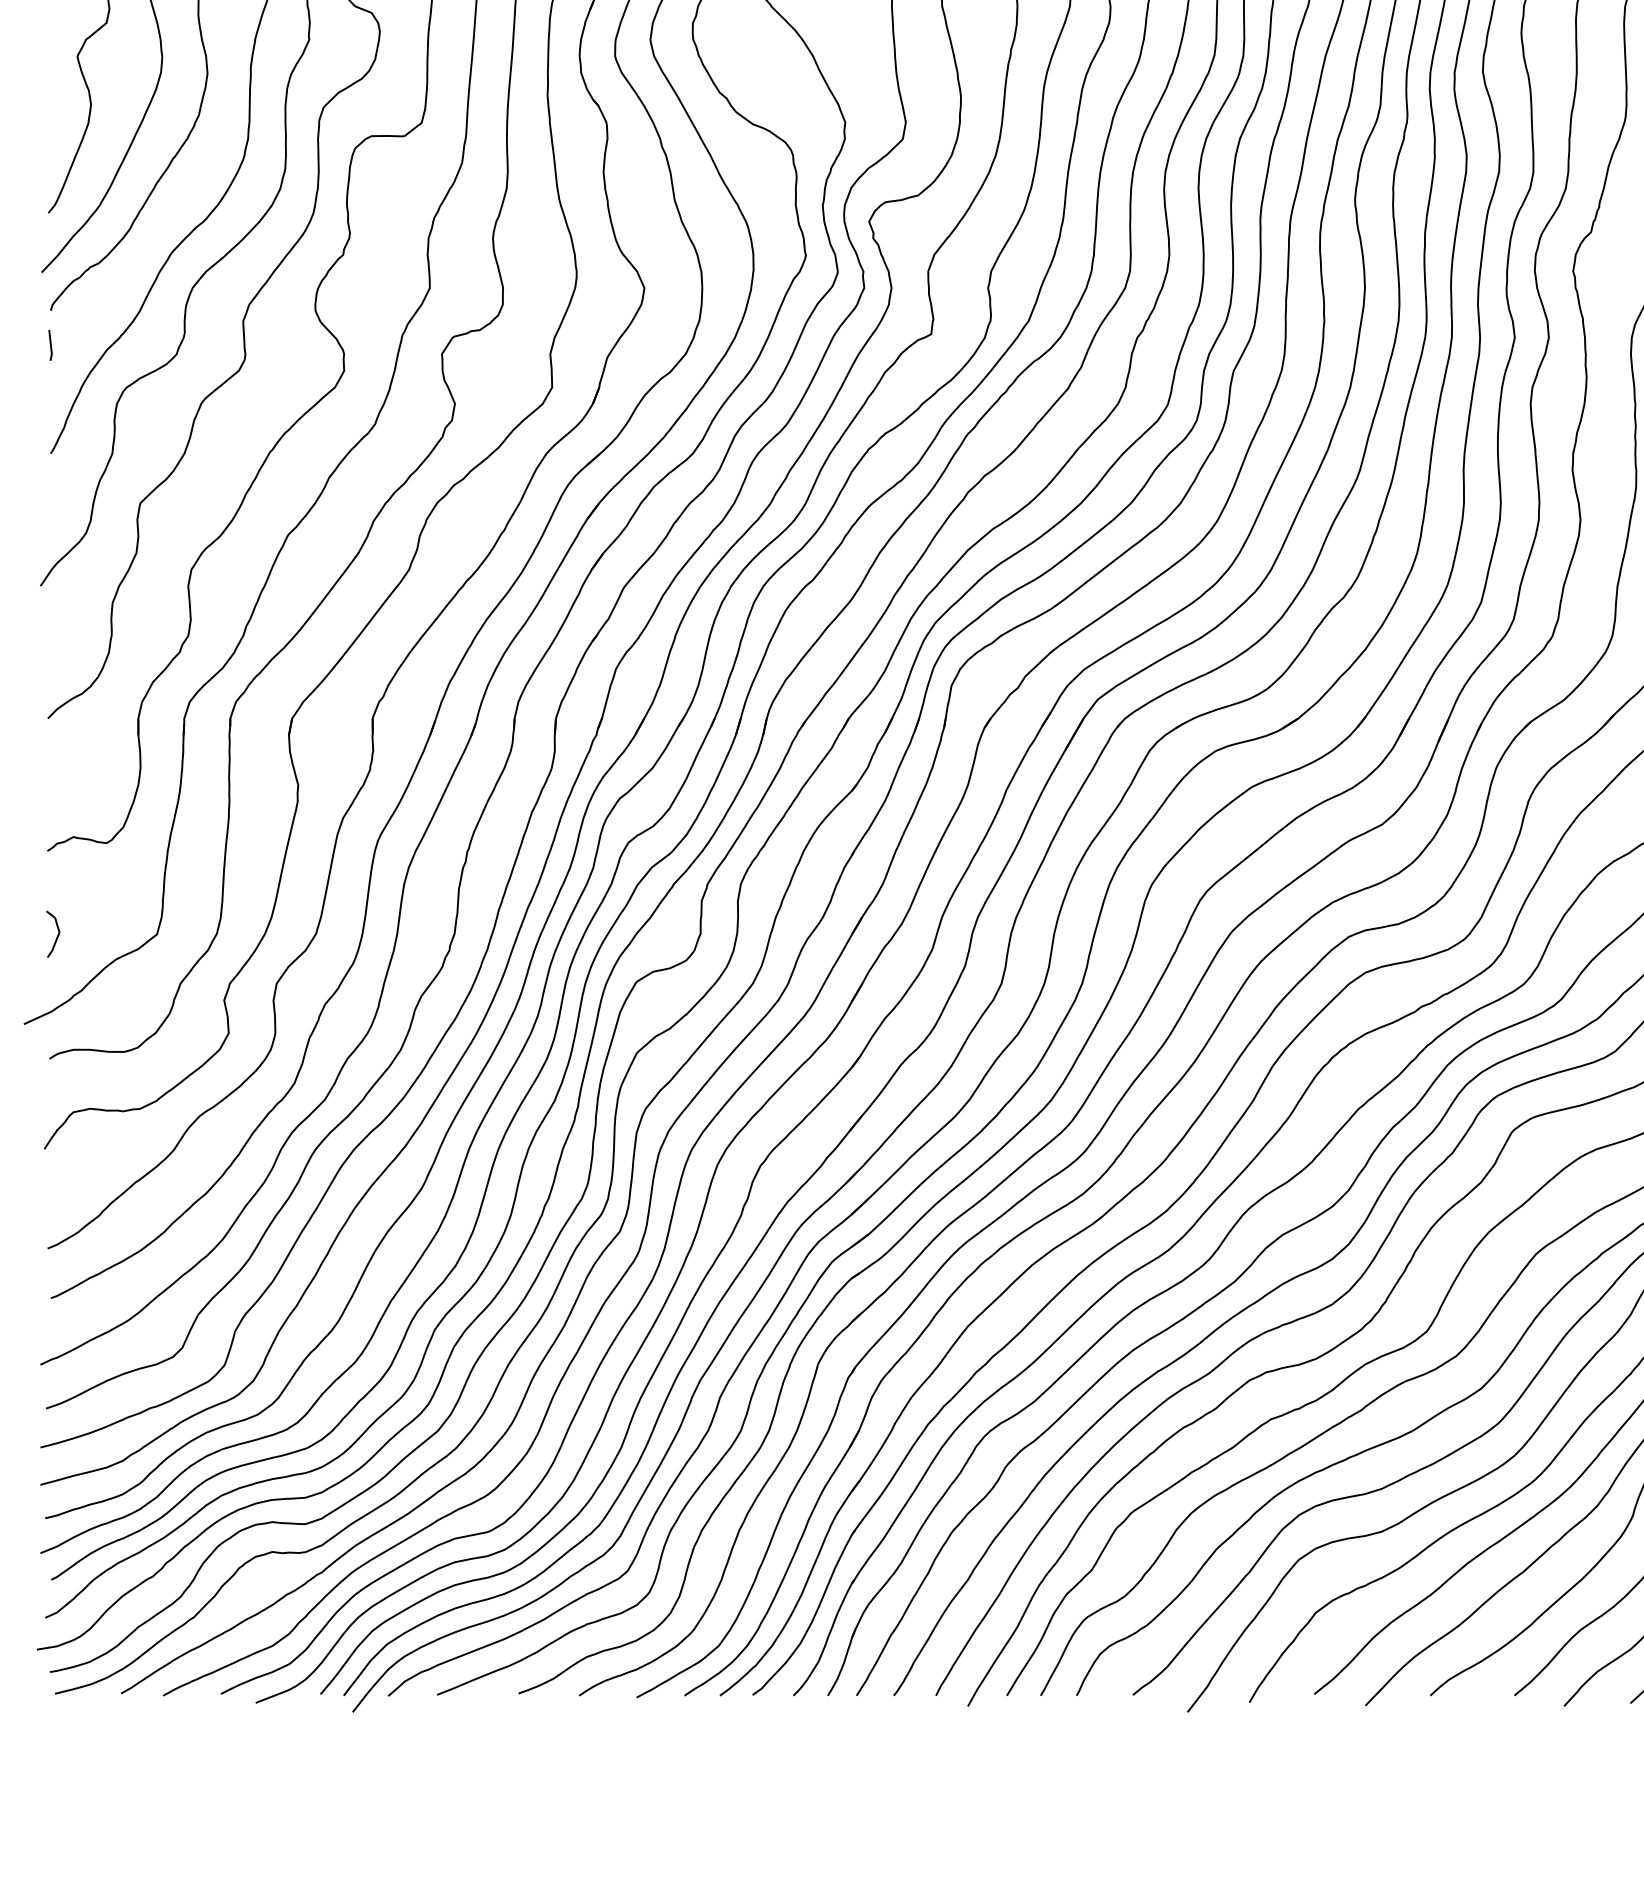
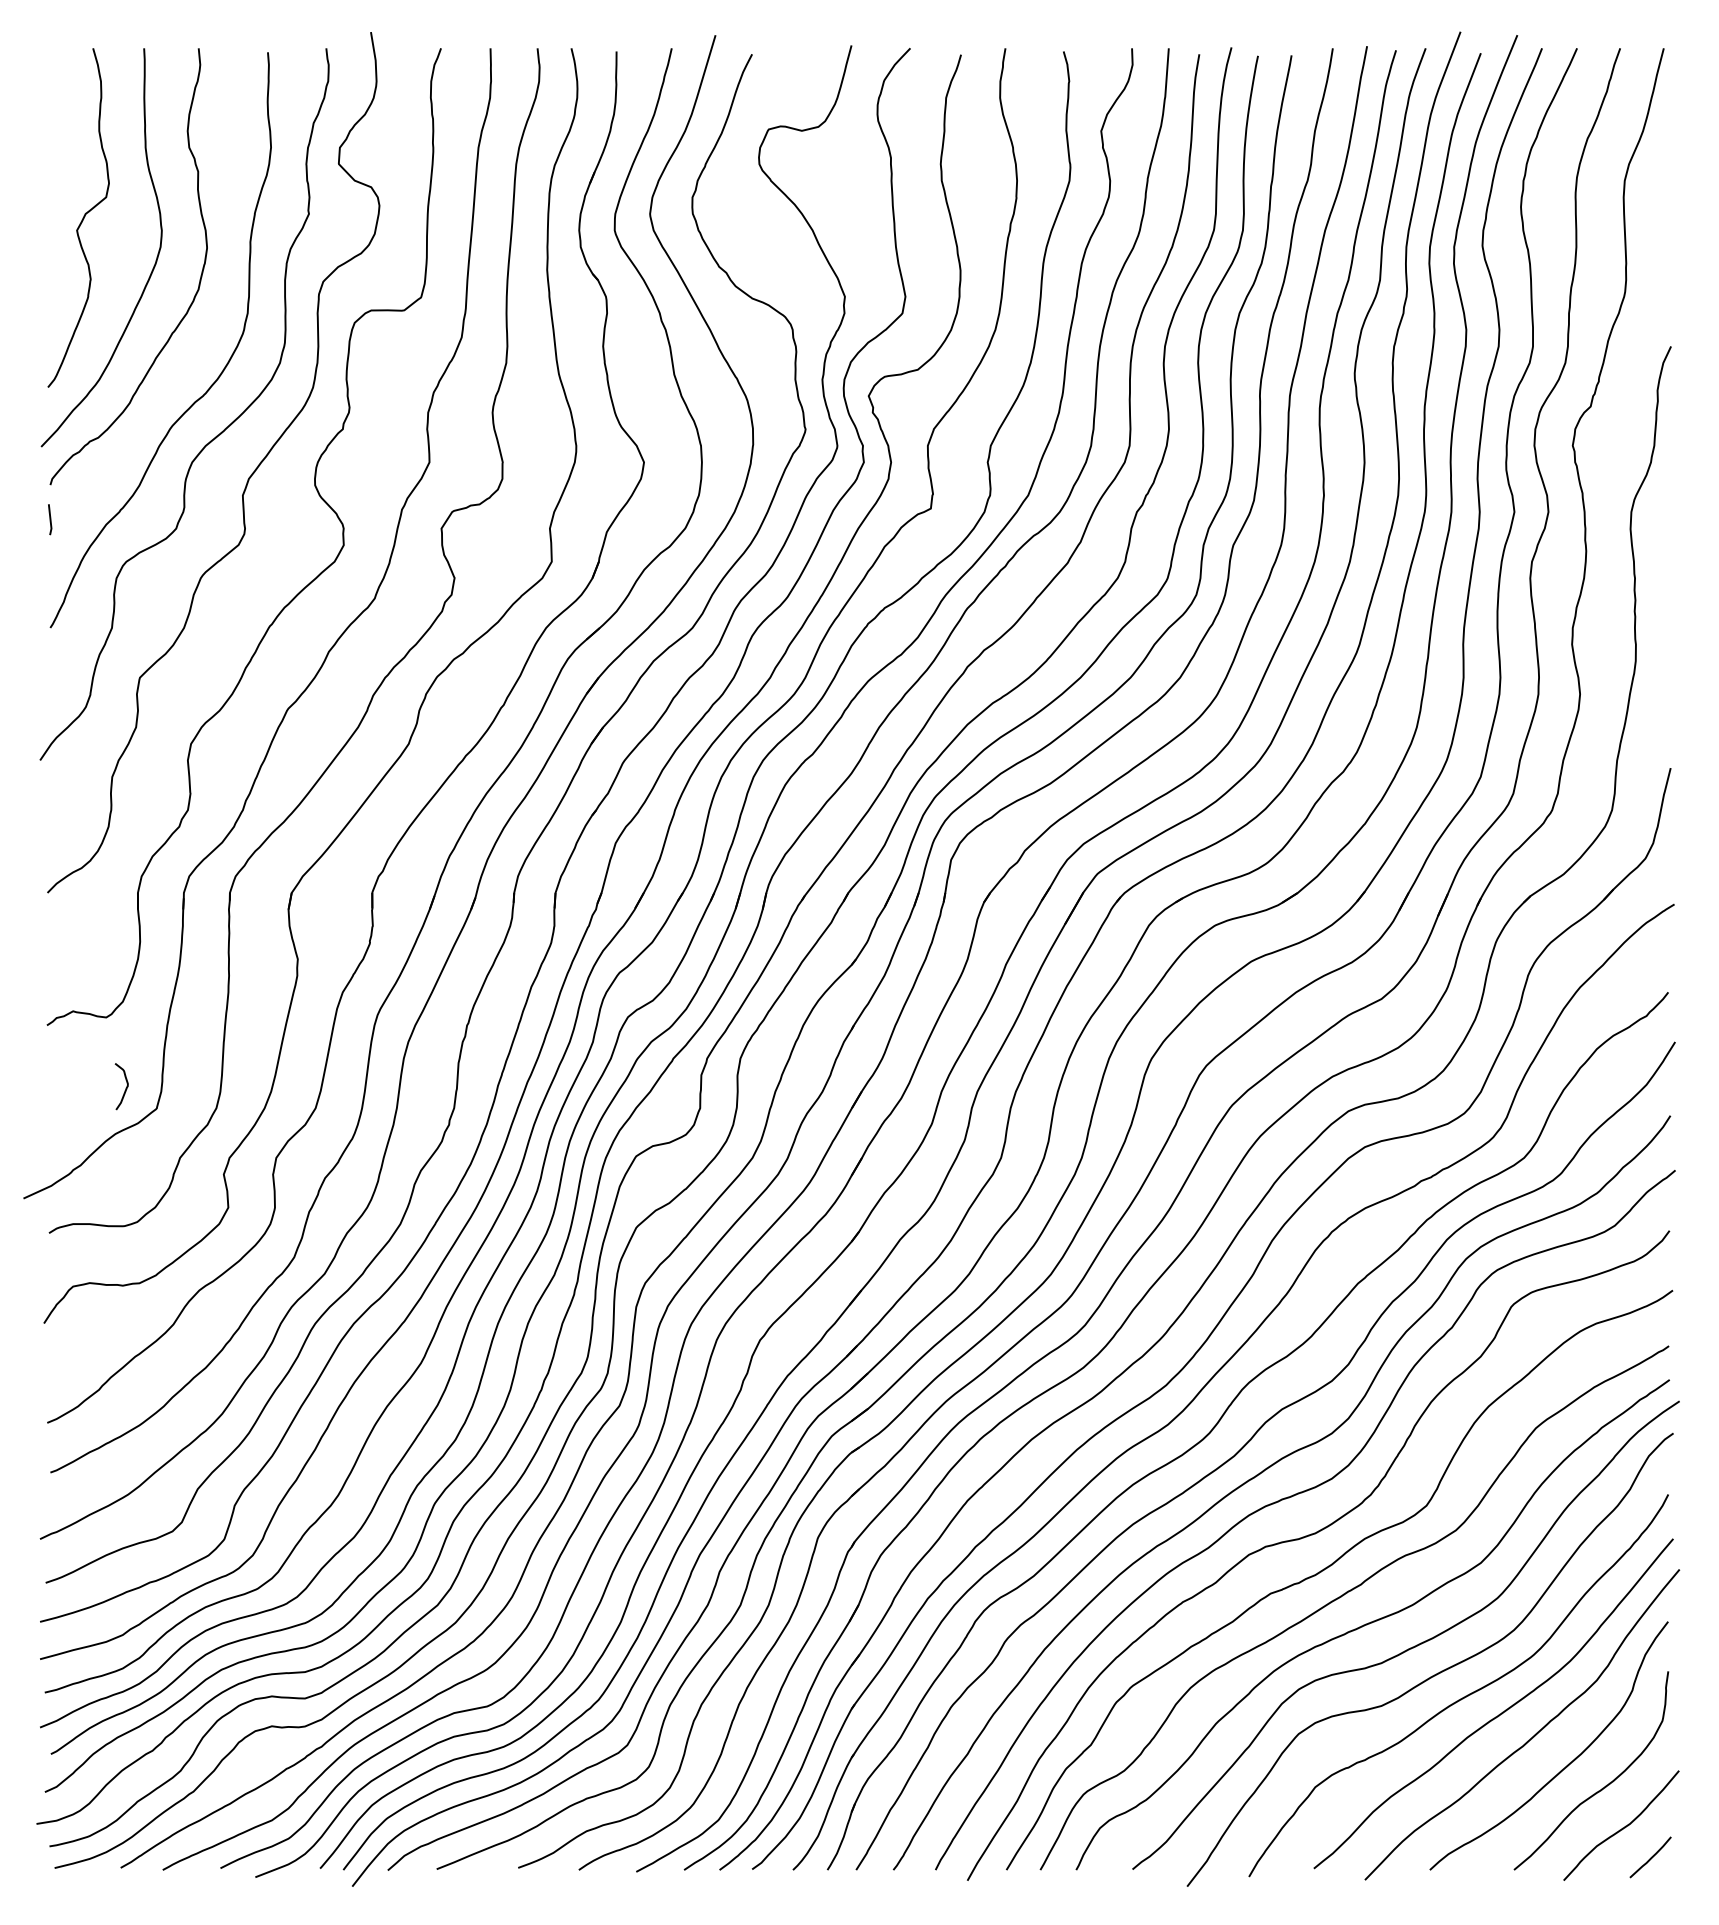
curve: (56, 936) -> (125, 1088), moved

